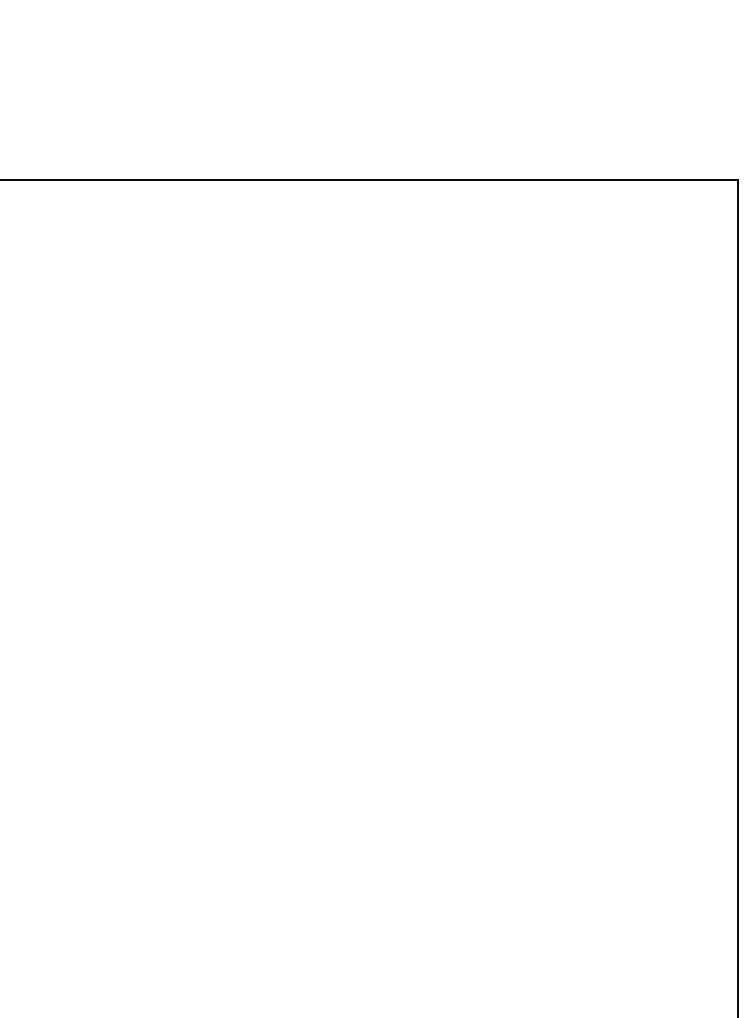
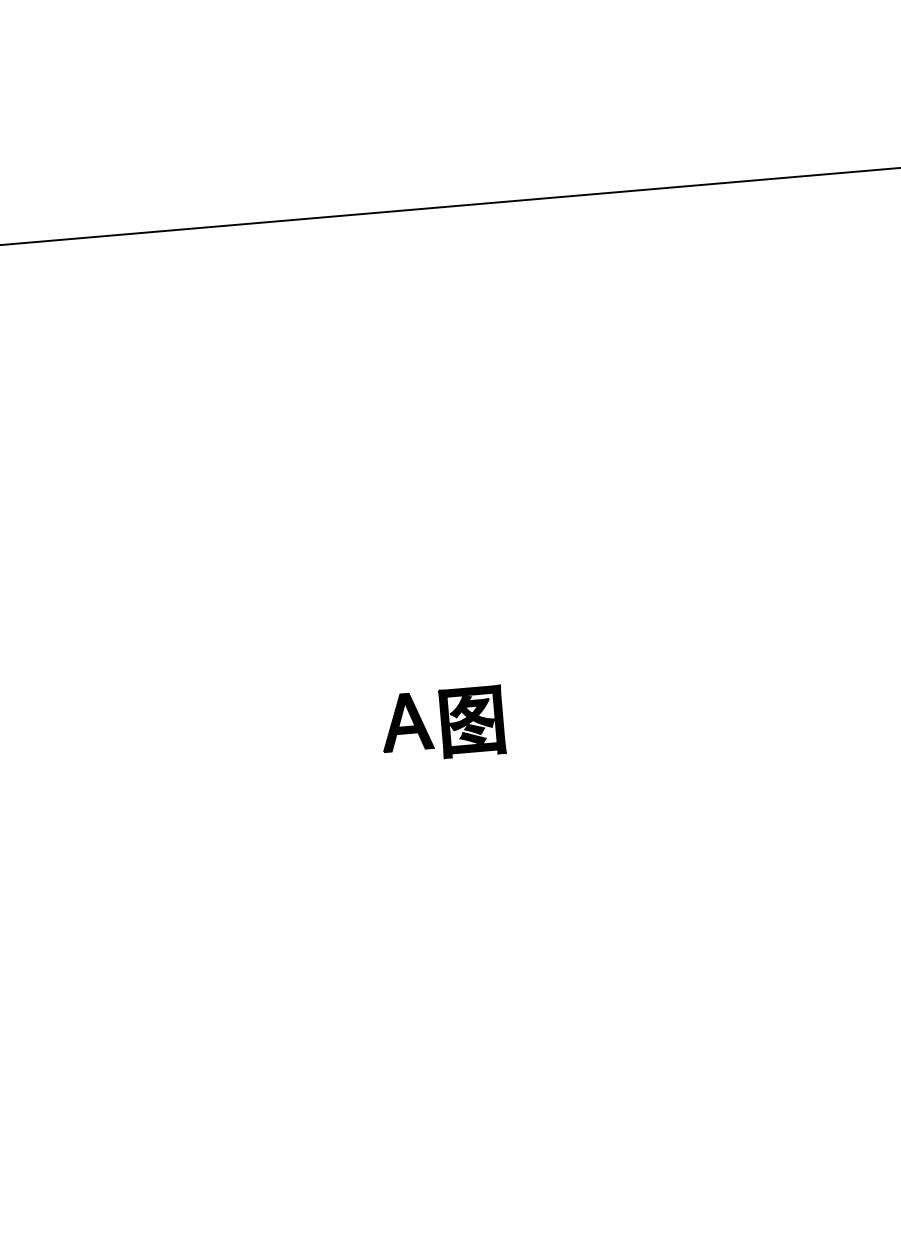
part: (386, 518) -> (441, 724), added

